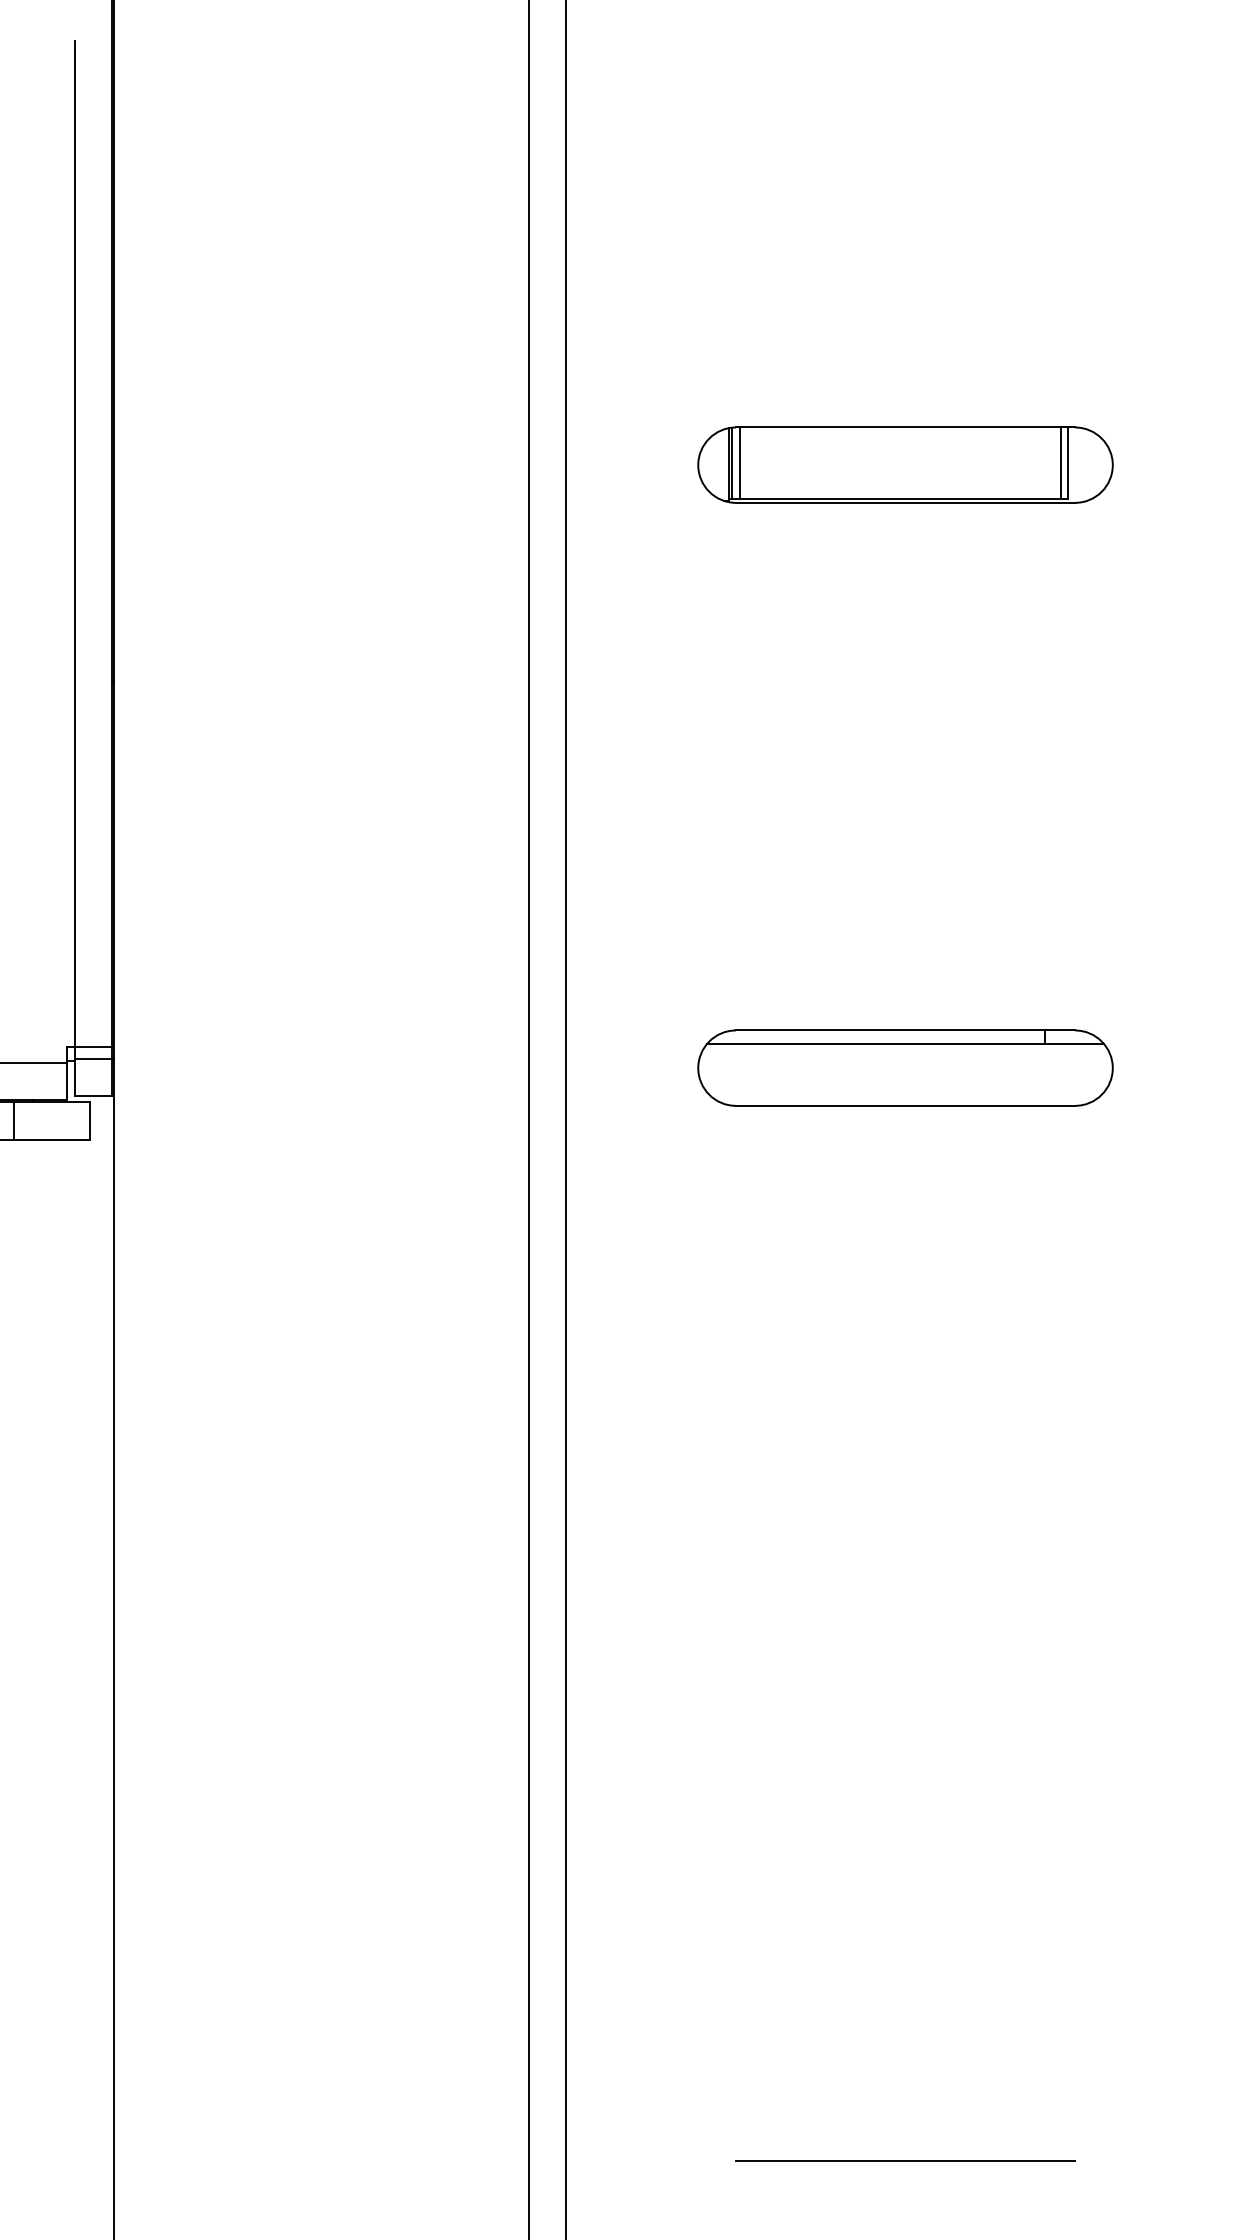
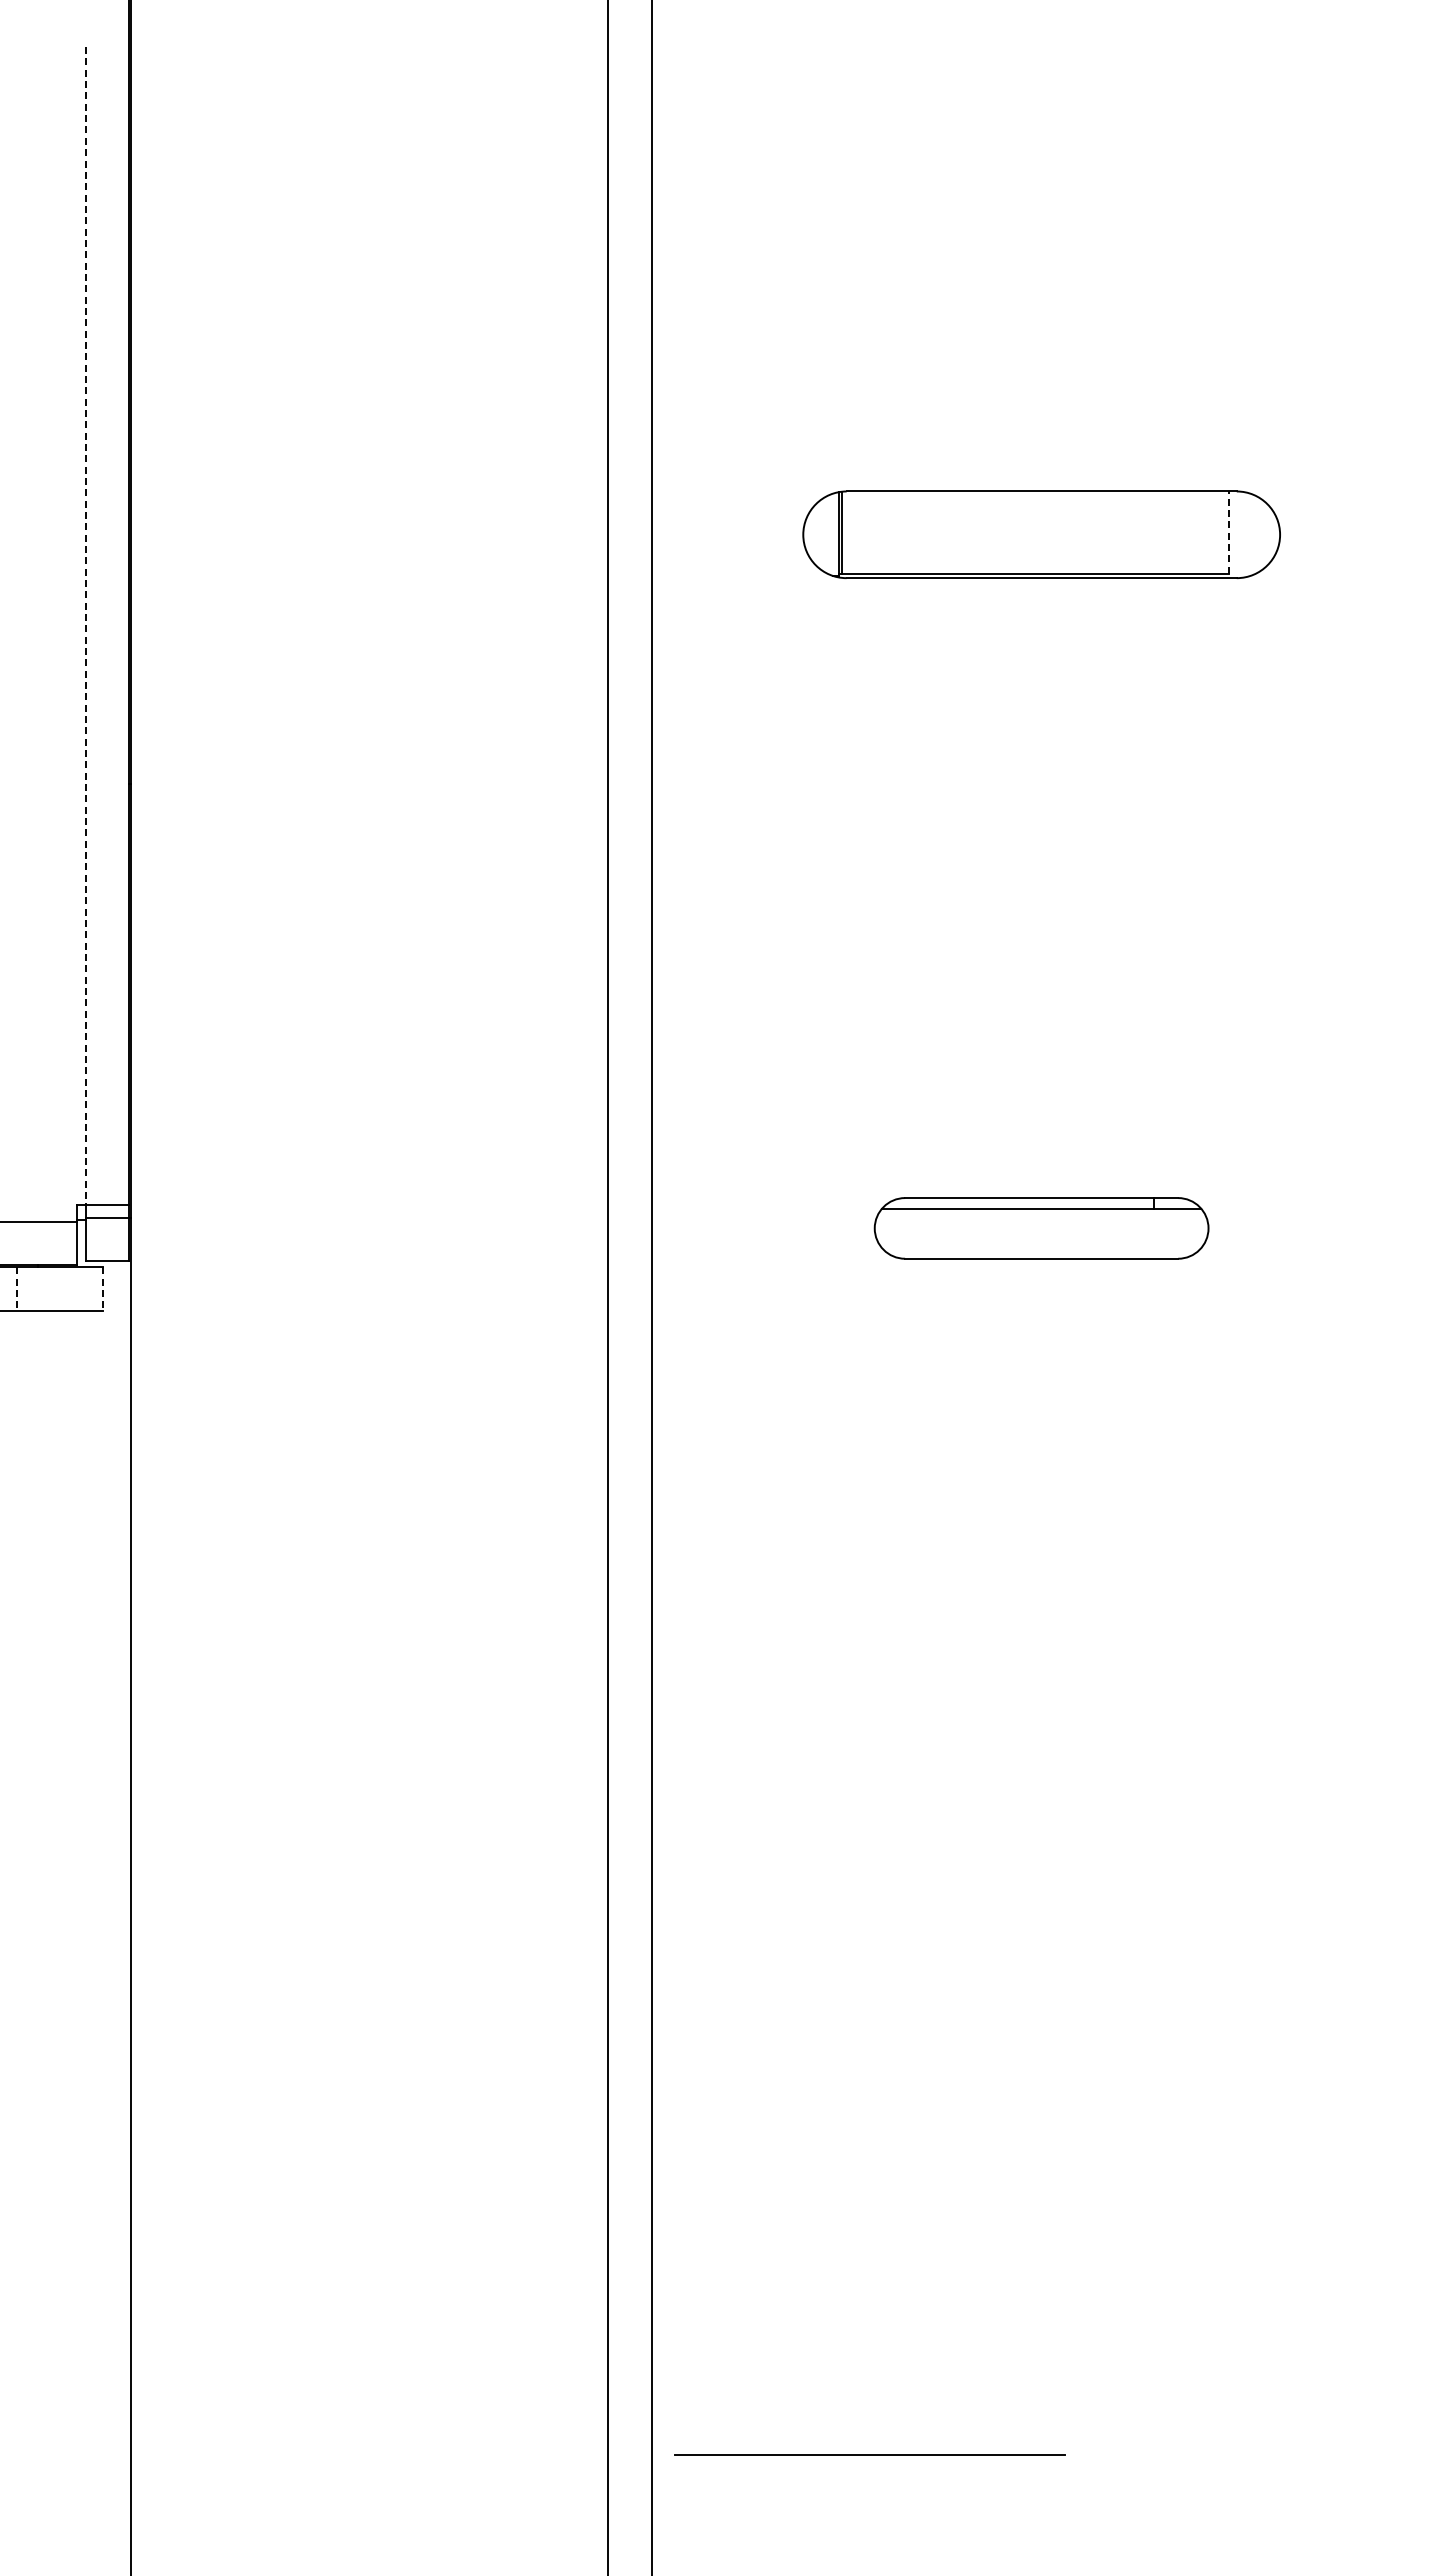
line: (740, 463) -> (851, 532), removed
line: (1060, 463) -> (1220, 532), removed
line: (1067, 463) -> (1228, 532), solid -> dashed
line: (74, 544) -> (85, 625), solid -> dashed
part: (905, 1068) -> (1041, 1228), size x0.7
line: (14, 1121) -> (16, 1289), solid -> dashed
line: (89, 1121) -> (103, 1289), solid -> dashed
line: (905, 2160) -> (869, 2454), moved

